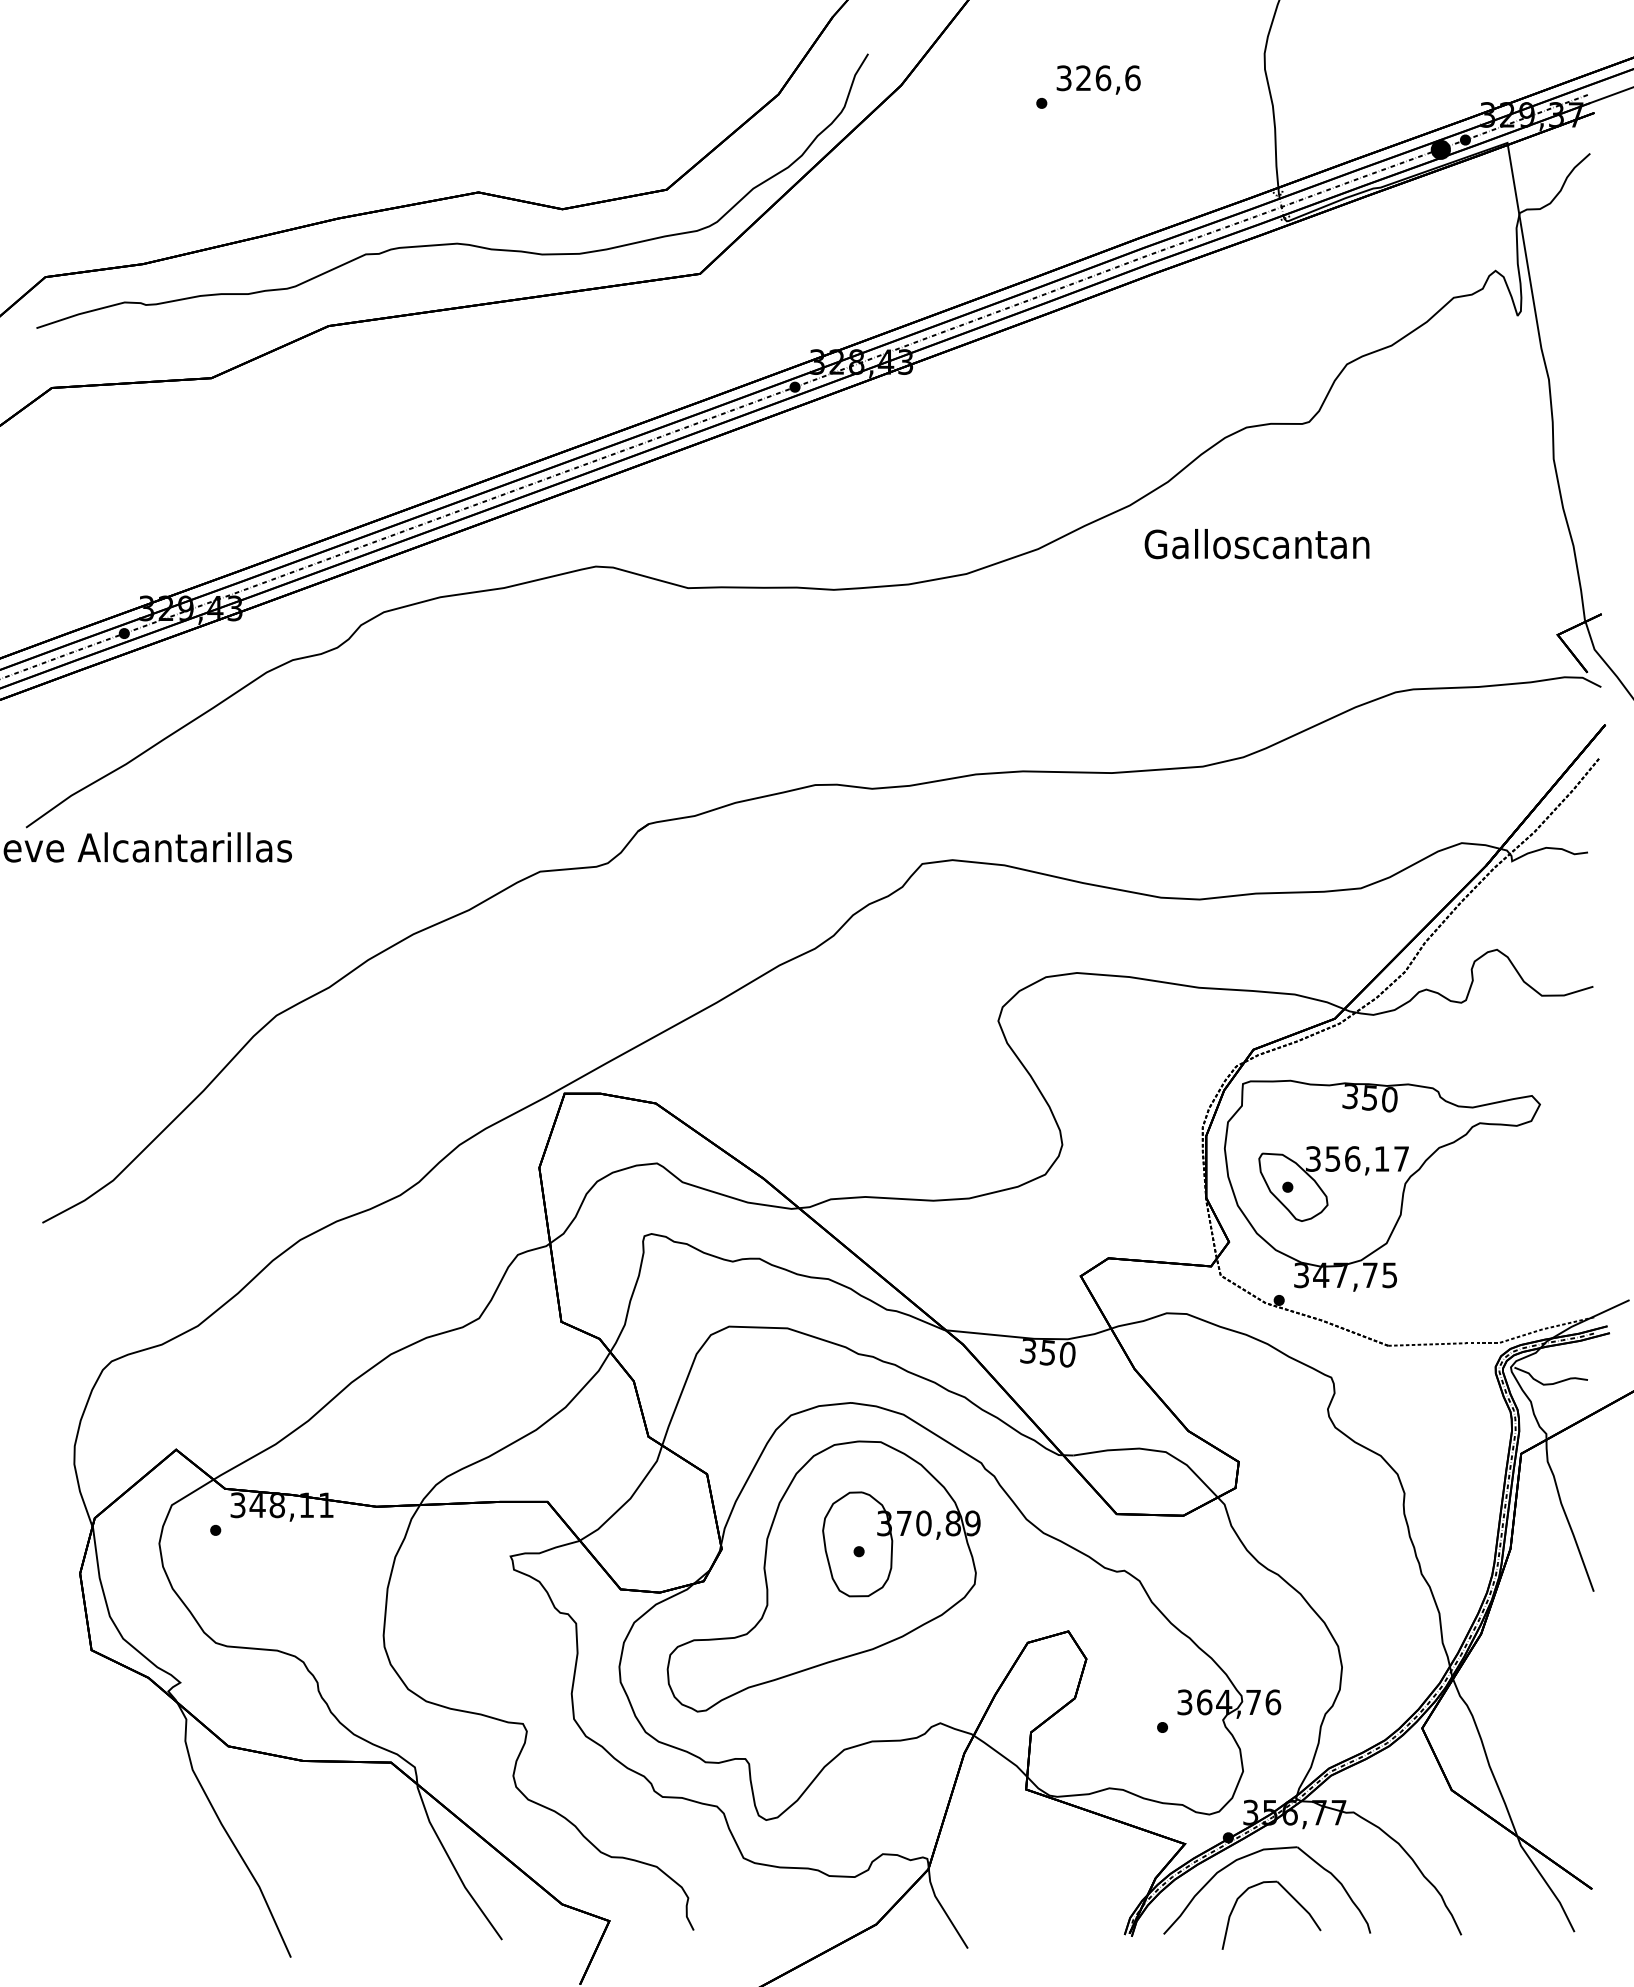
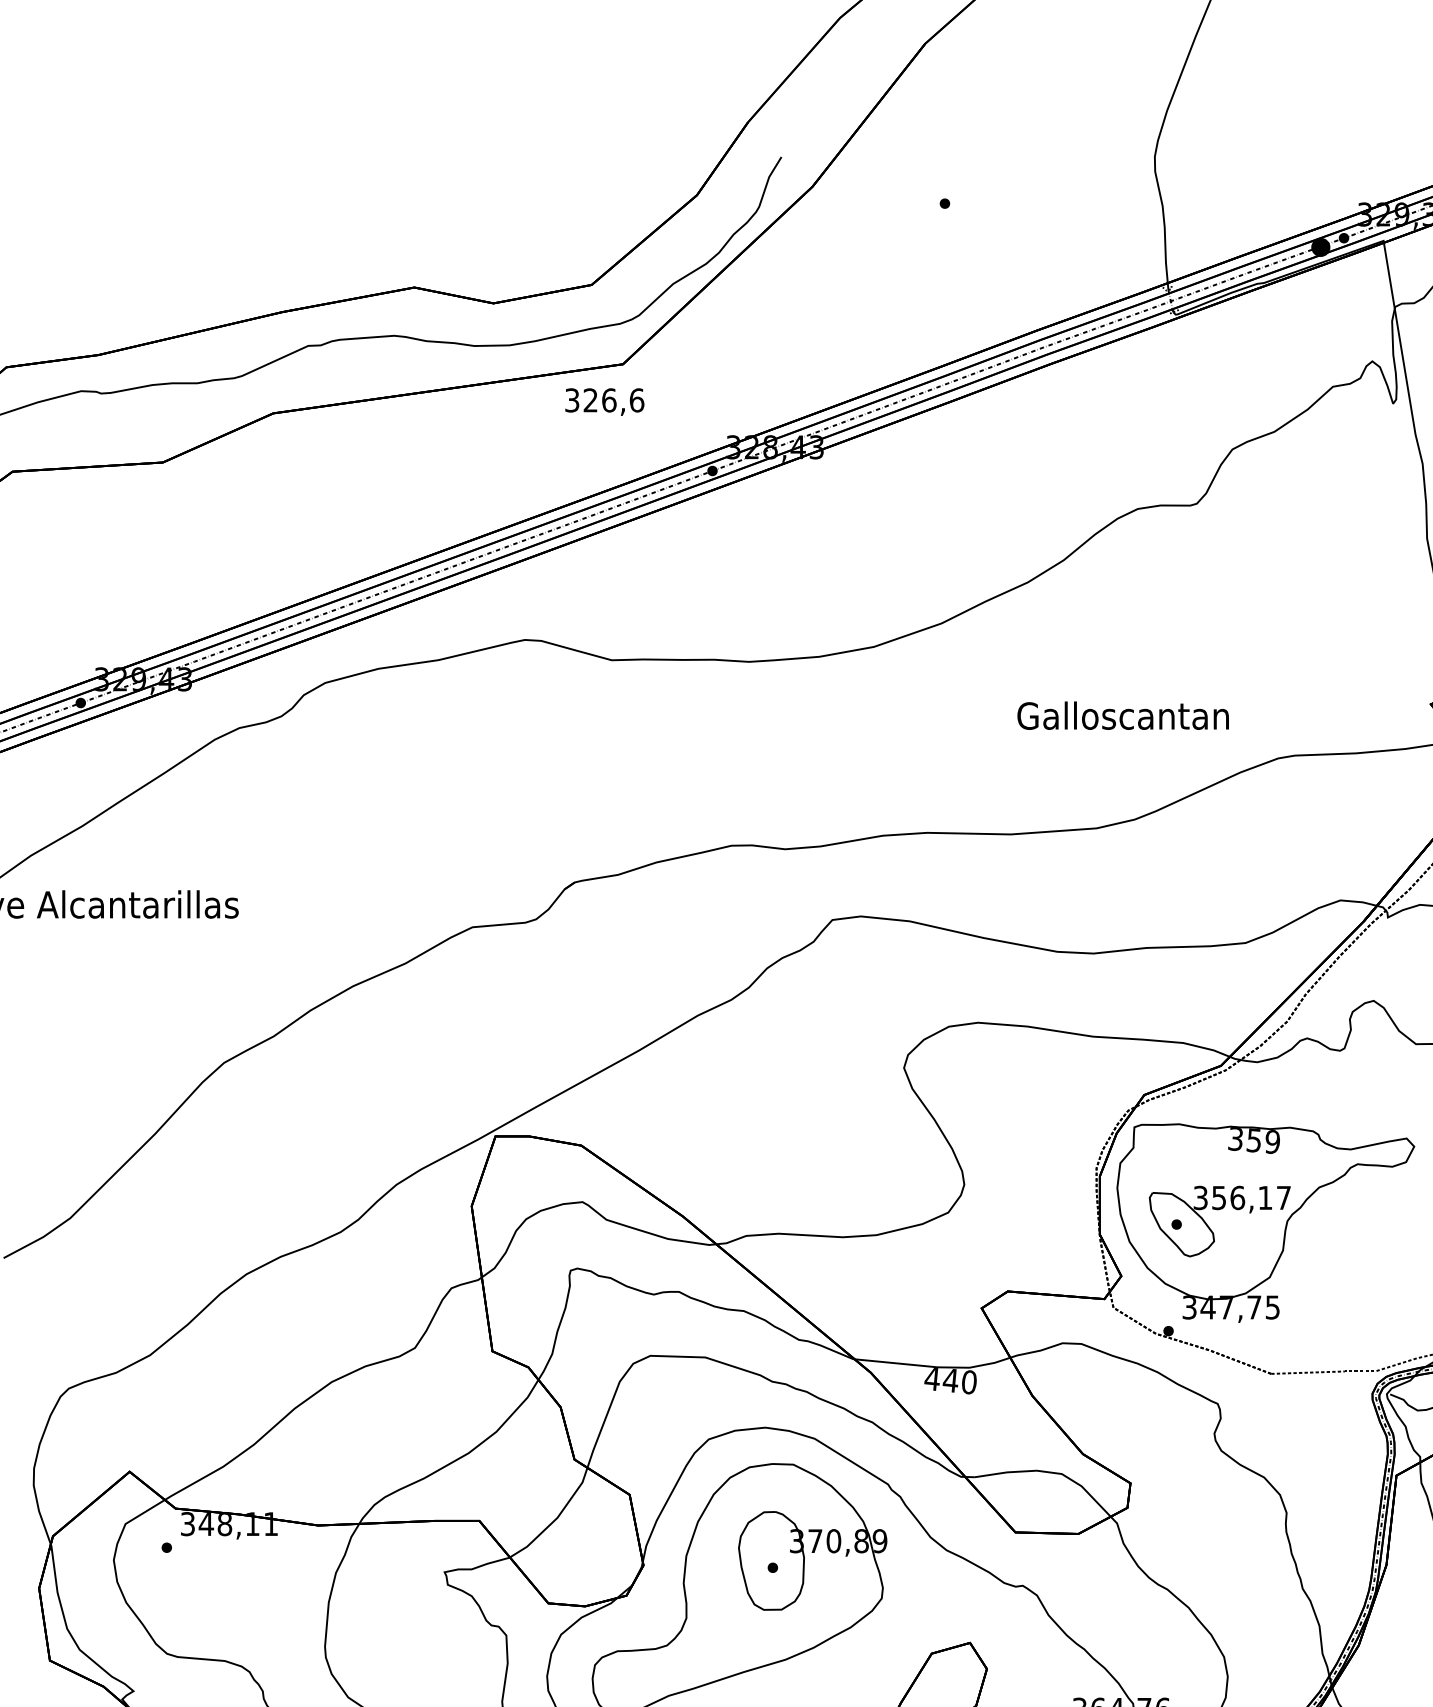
text: (1098, 79) -> (604, 401), moved
text: (1256, 544) -> (1122, 716), moved
text: (1389, 1099) -> (1272, 1141), 350 -> 359
text: (1037, 1351) -> (940, 1379), 350 -> 440

